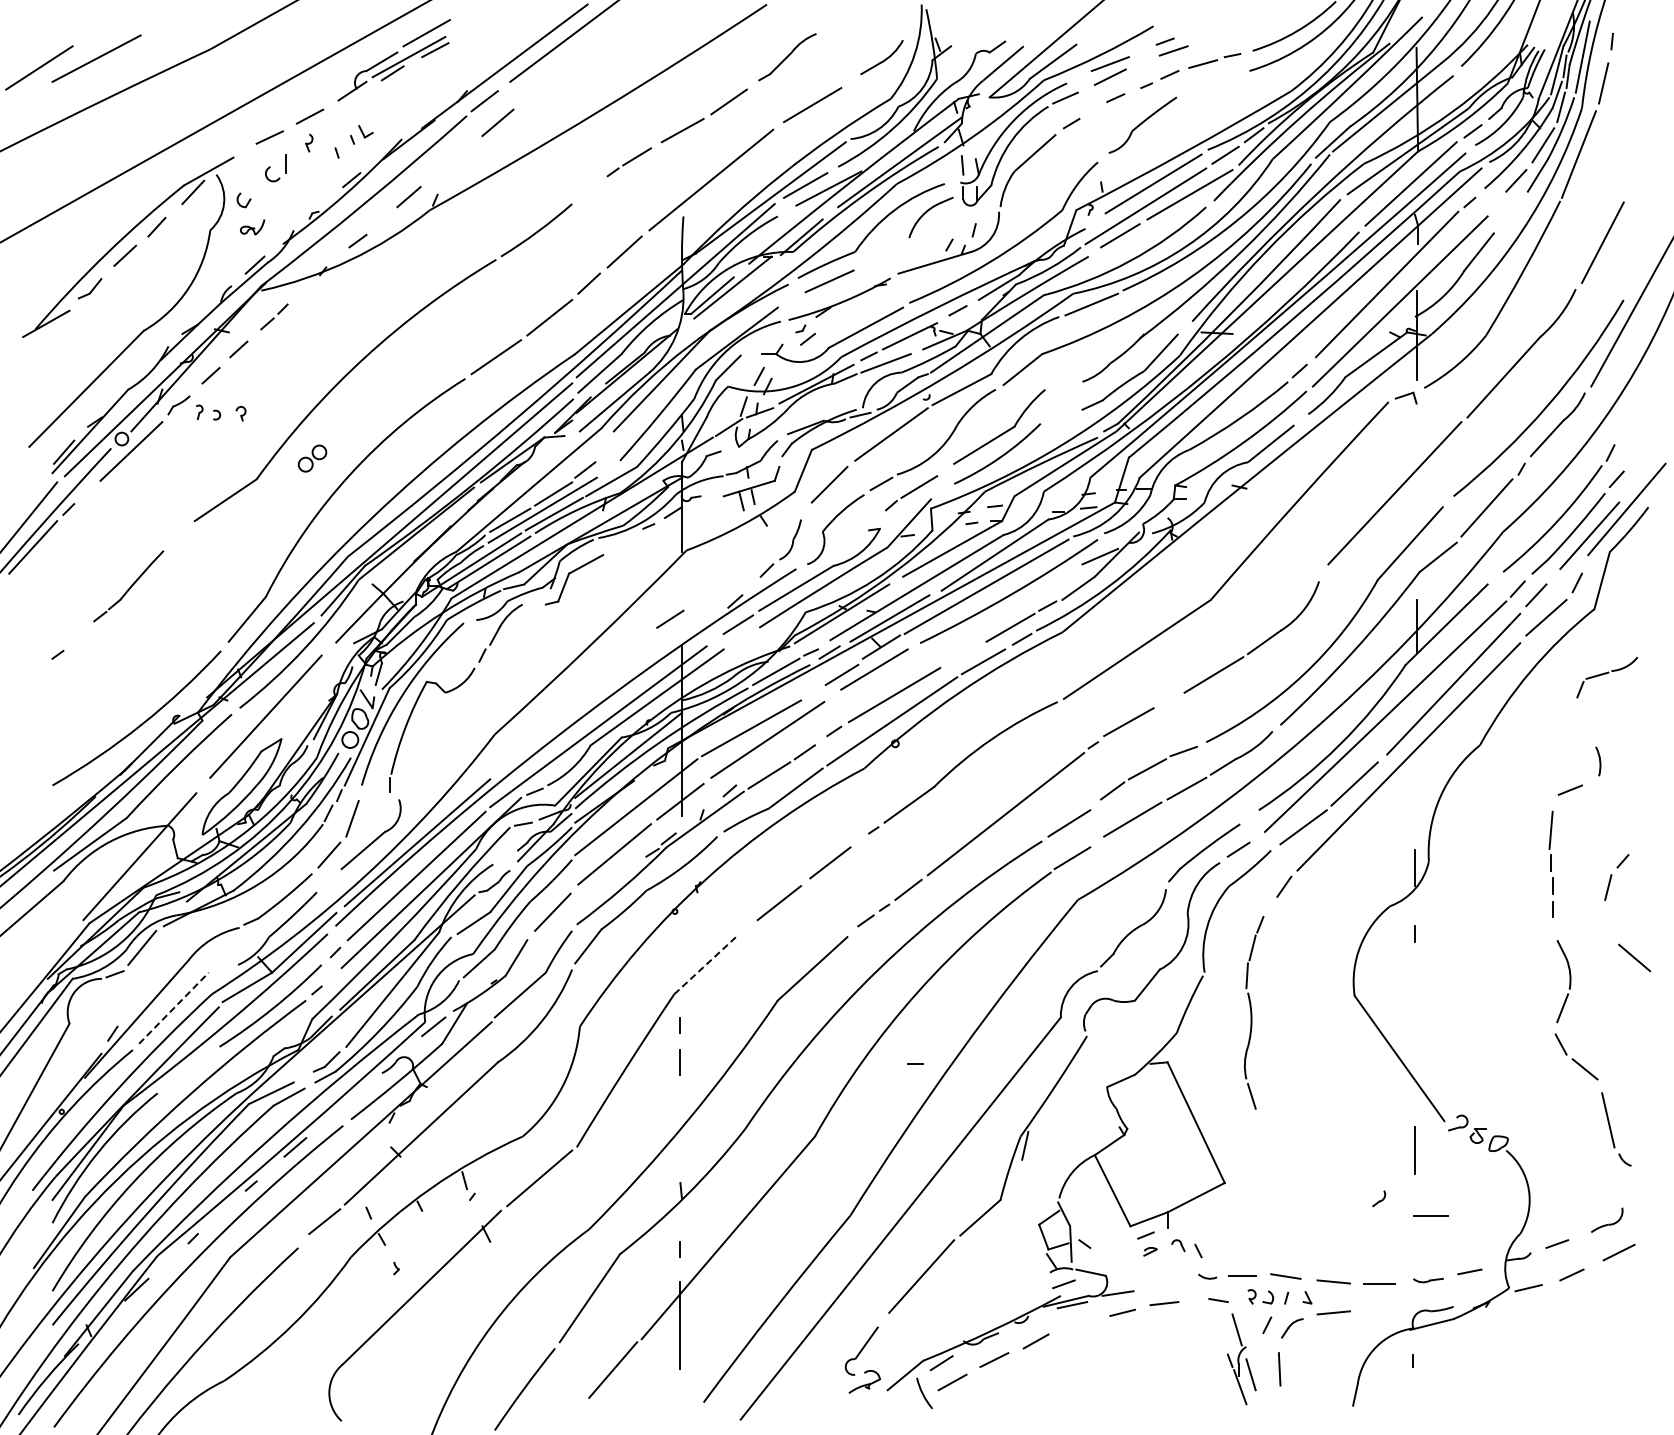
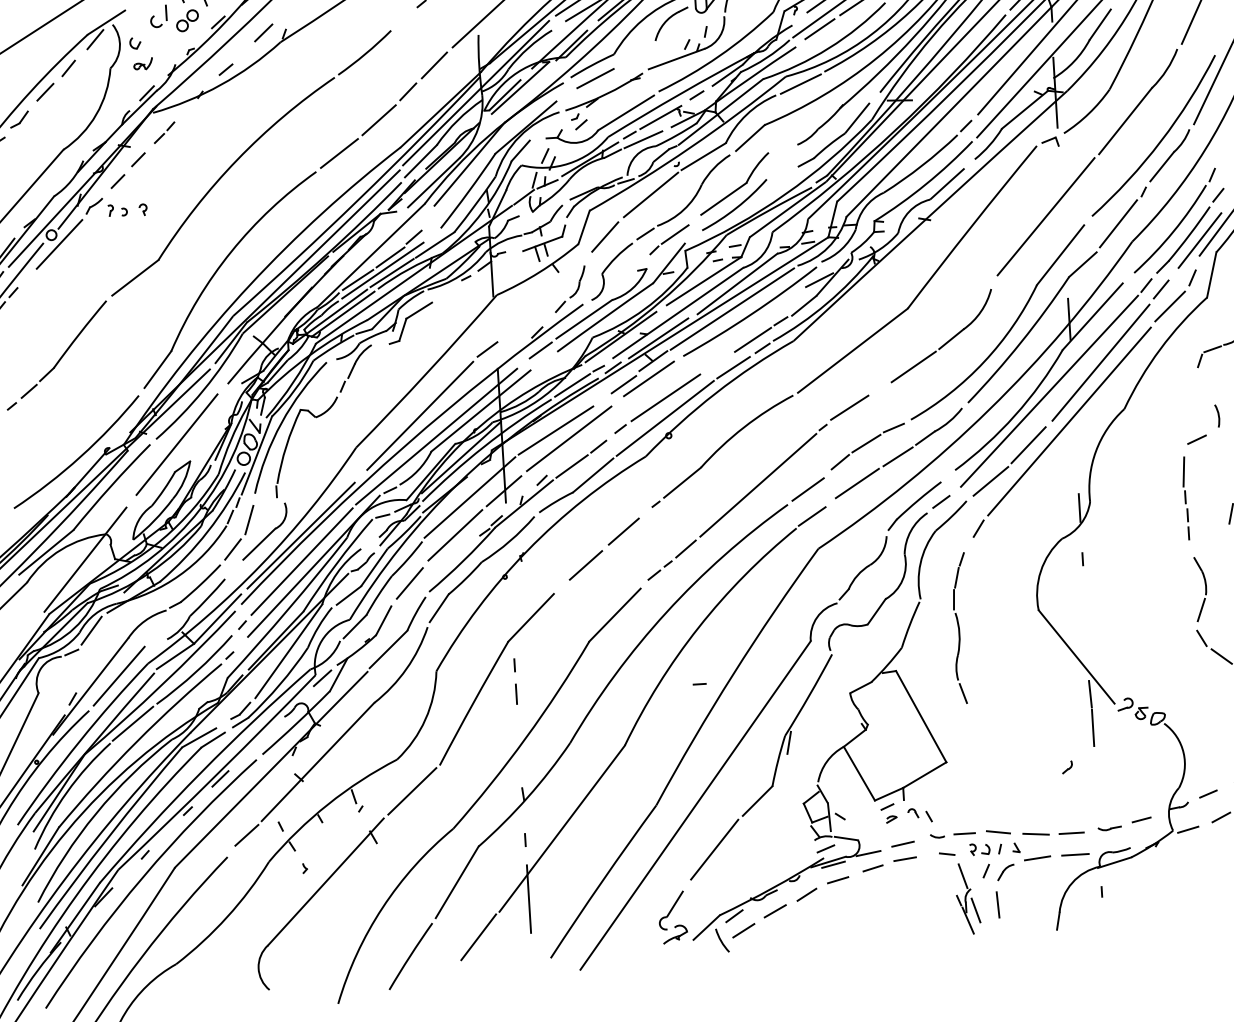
part: (312, 458) -> (187, 20), moved
part: (128, 585) -> (63, 348), size x1.67
line: (579, 698) -> (420, 415), added
line: (705, 965) -> (531, 617), dashed -> solid
line: (173, 1008) -> (118, 676), dashed -> solid
line: (187, 1069) -> (132, 723), added
line: (1414, 1107) -> (1090, 694), added
line: (1430, 1215) -> (1075, 854), moved
line: (1162, 1283) -> (902, 843), added
line: (1076, 1325) -> (837, 880), added

